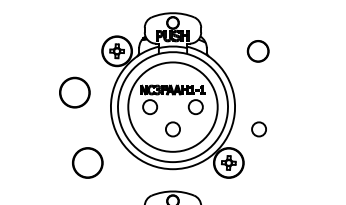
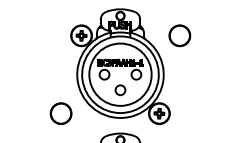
part: (257, 50) -> (179, 35), size x1.43
part: (73, 92) -> (51, 64), removed
circle: (259, 129) -> (180, 90), removed

